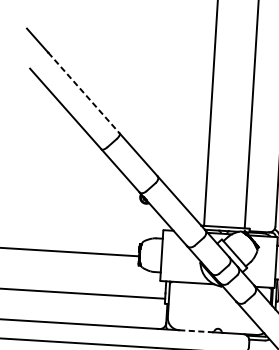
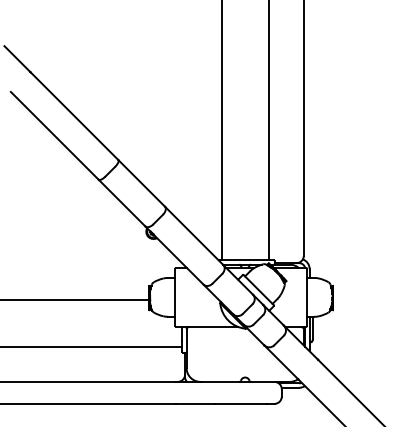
line: (83, 93) -> (74, 116), dashed -> solid
line: (196, 330) -> (220, 381), dashed -> solid

